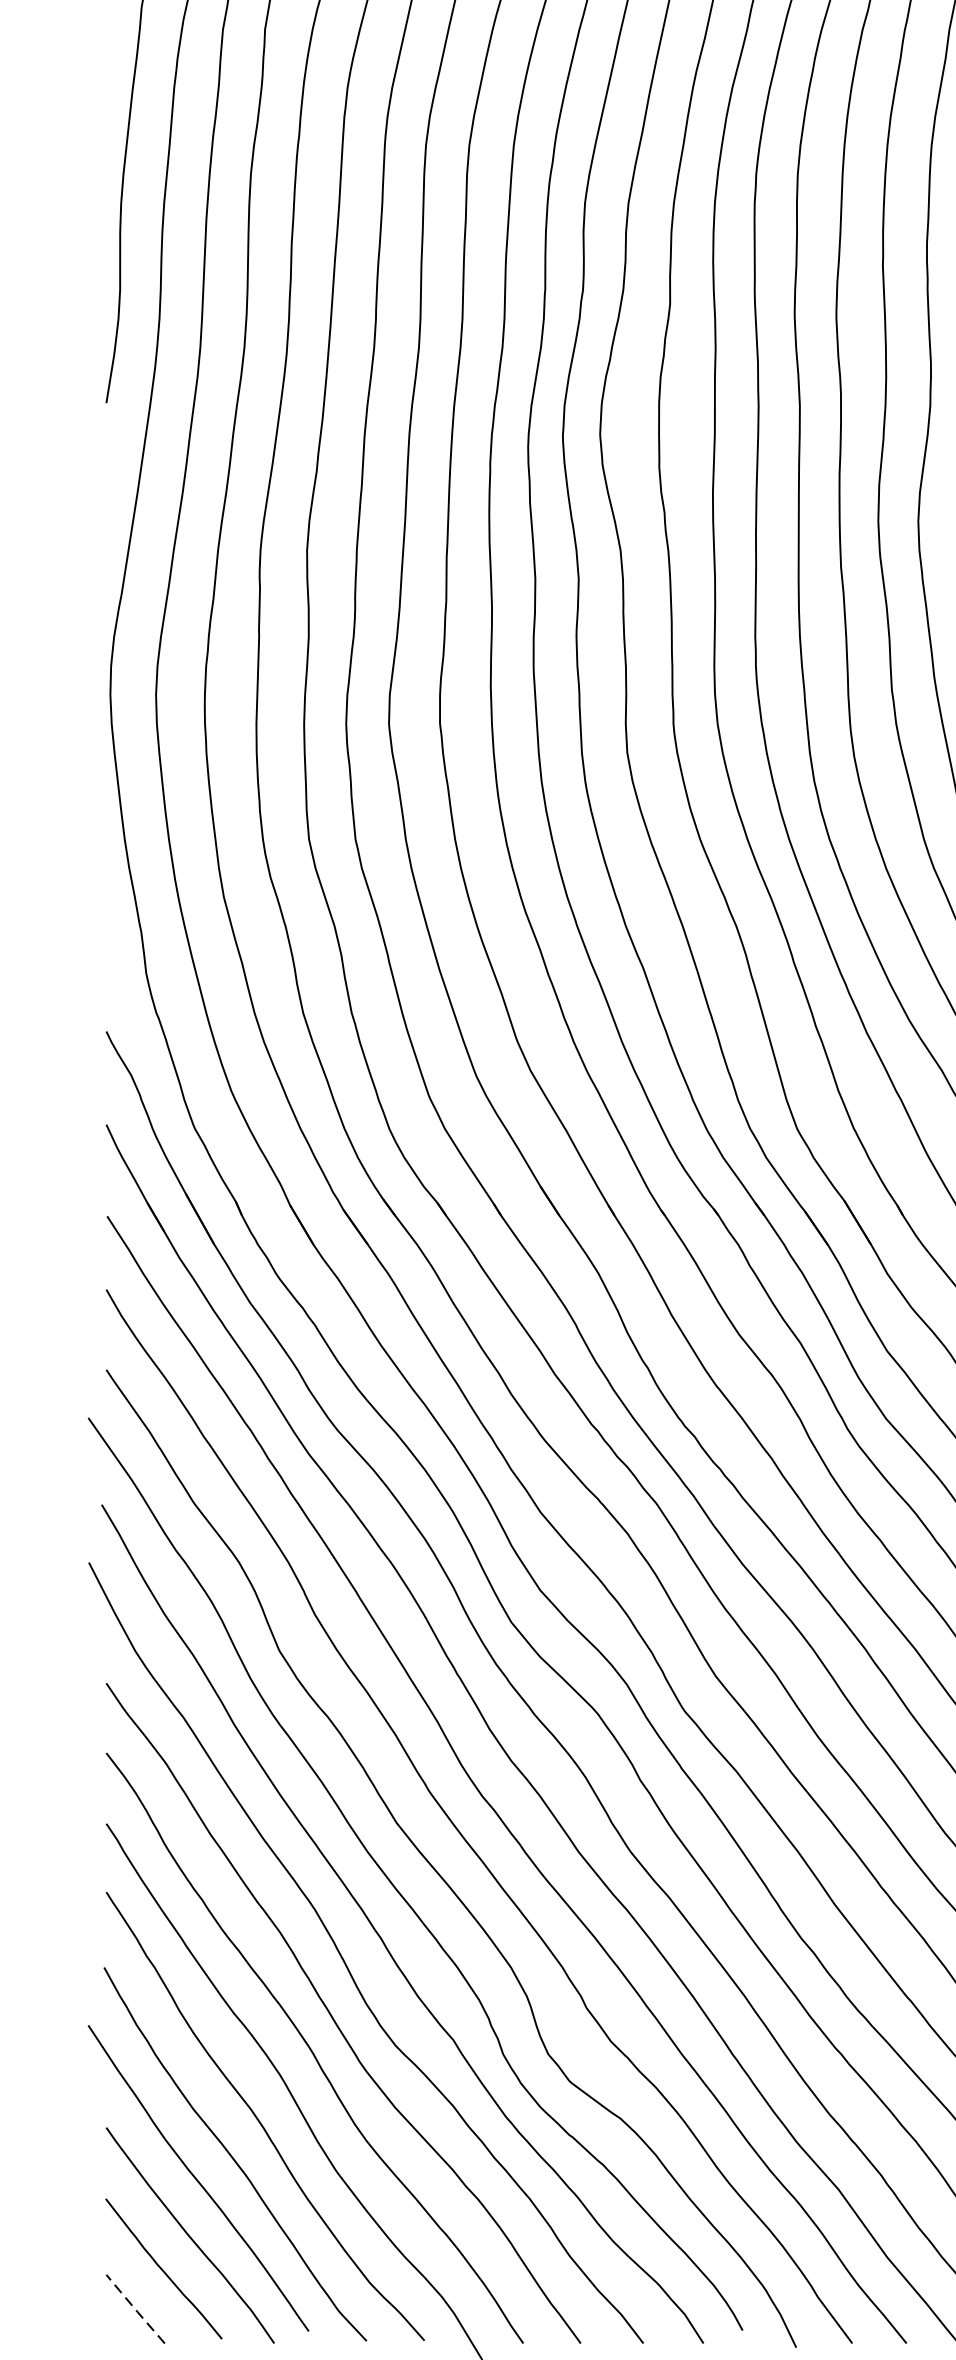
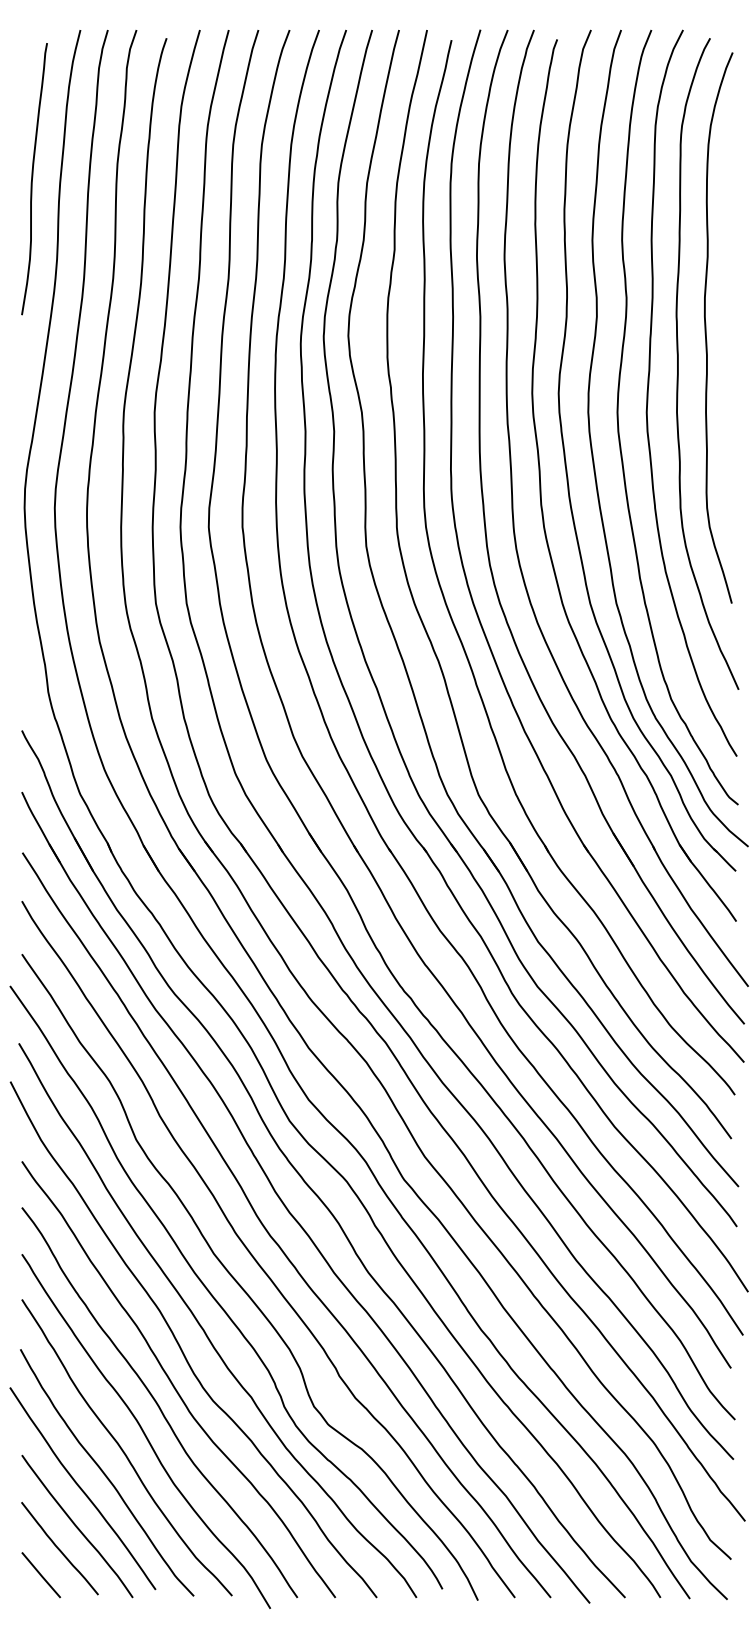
line: (135, 2309) -> (41, 1575), dashed -> solid

